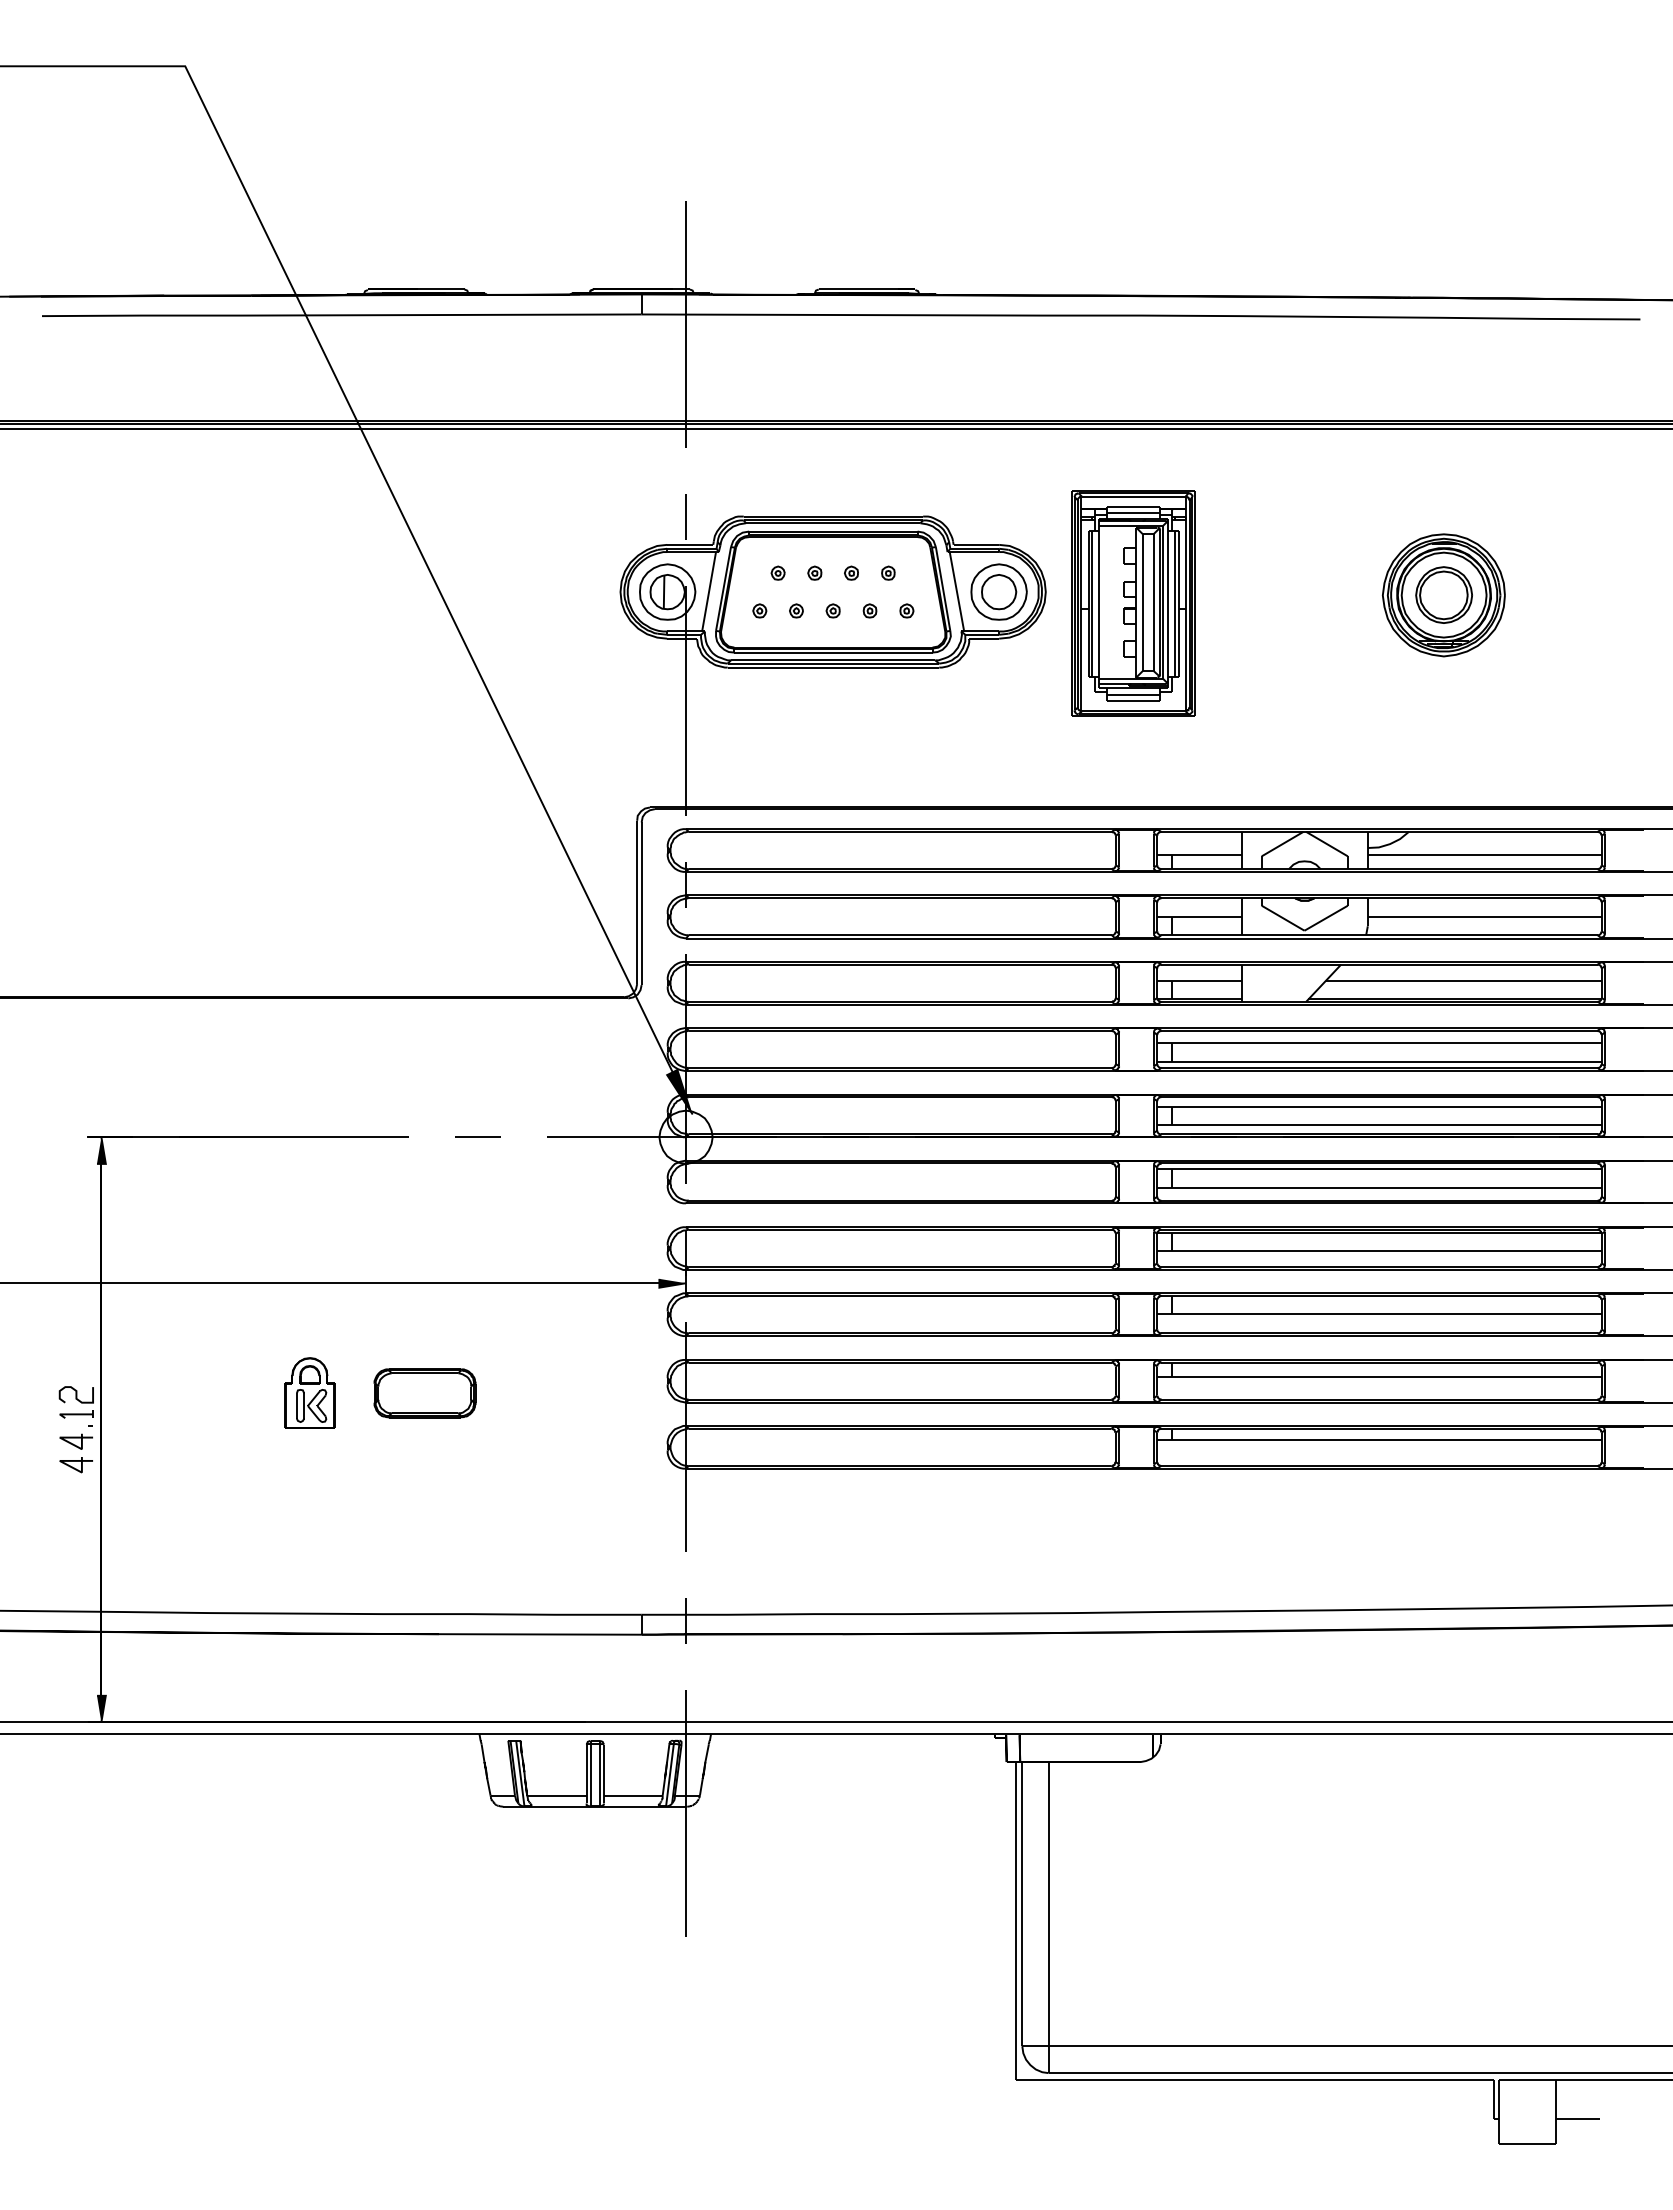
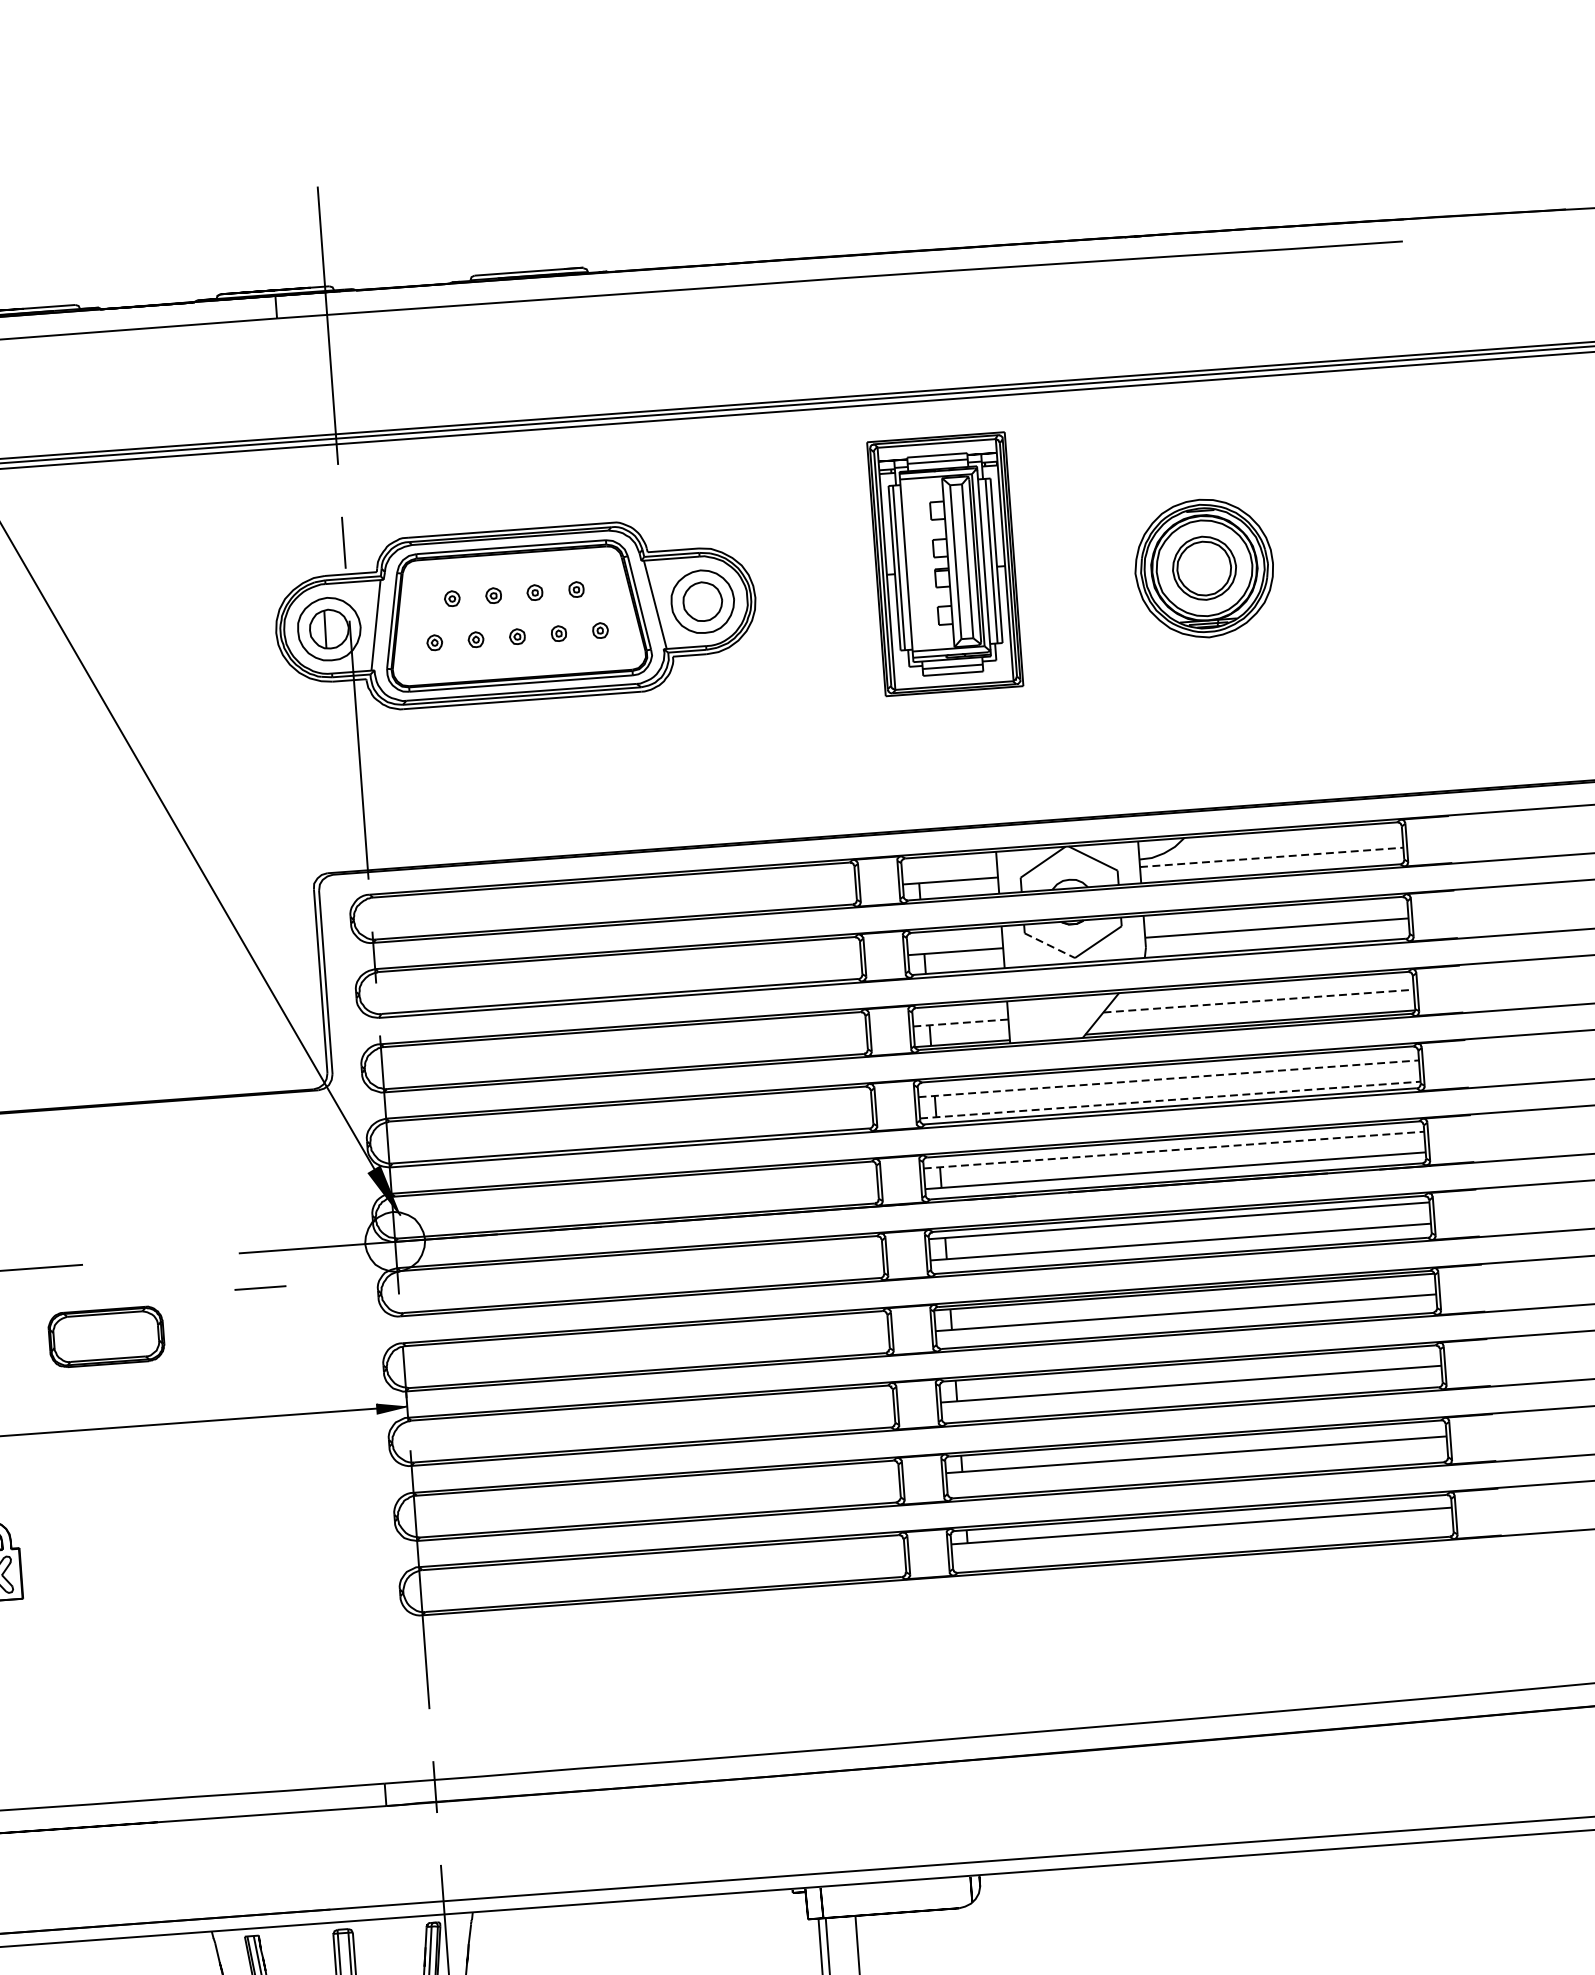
part: (1133, 603) -> (945, 563), moved
line: (1484, 854) -> (1271, 857), solid -> dashed
line: (1283, 918) -> (1050, 945), solid -> dashed
line: (1200, 980) -> (961, 1022), solid -> dashed
line: (1463, 980) -> (1258, 1000), solid -> dashed
line: (1379, 1043) -> (1168, 1078), solid -> dashed
line: (1379, 1062) -> (1170, 1100), solid -> dashed
line: (1379, 1106) -> (1174, 1149), solid -> dashed
line: (477, 1136) -> (259, 1287), moved
part: (424, 1393) -> (105, 1337), moved

